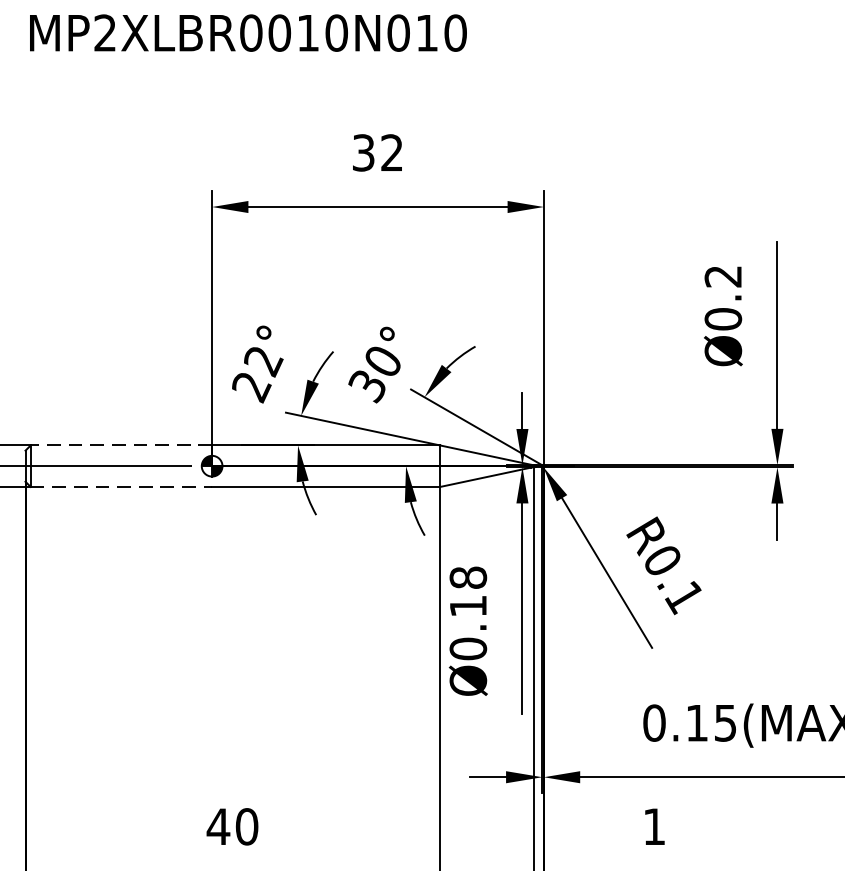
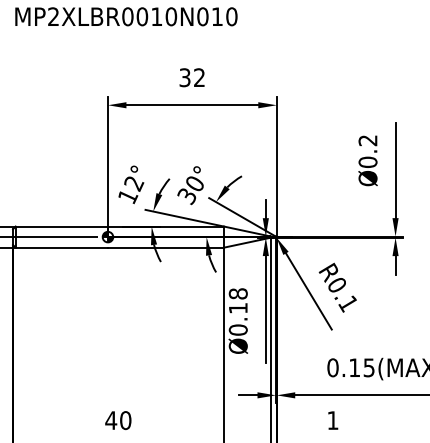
text: (252, 388) -> (128, 197), 22° -> 12°
line: (120, 445) -> (61, 226), dashed -> solid
line: (122, 486) -> (62, 247), dashed -> solid

